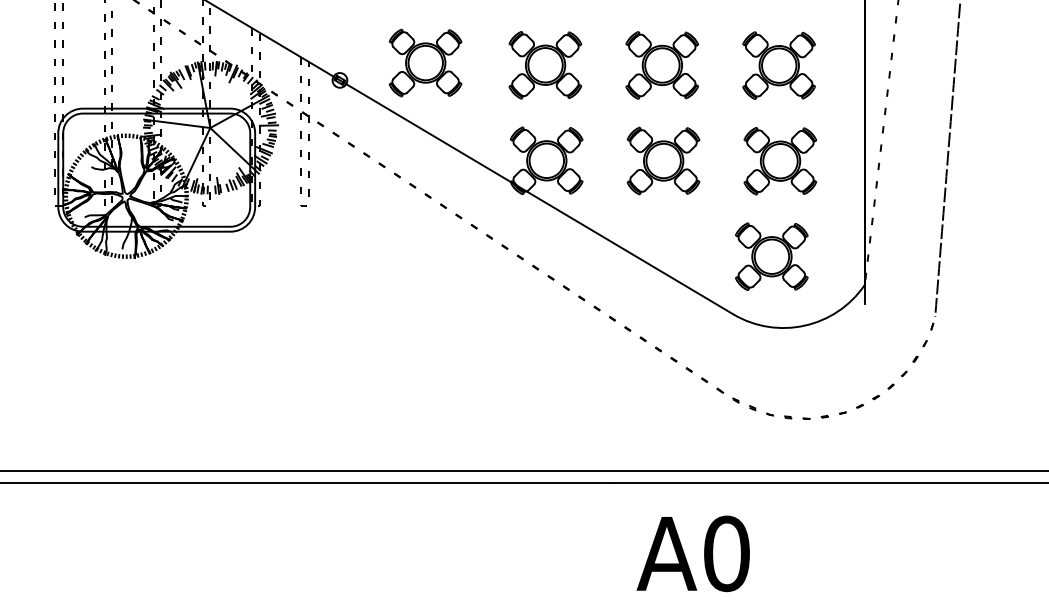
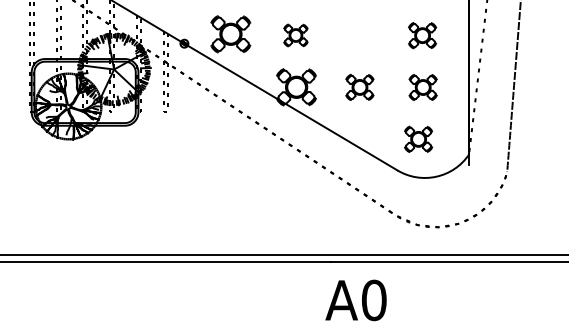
part: (544, 65) -> (295, 35), size x0.6
part: (660, 65) -> (358, 35), removed
part: (778, 65) -> (422, 35), size x0.7
part: (662, 161) -> (359, 87), size x0.7
part: (778, 161) -> (422, 87), size x0.7
part: (771, 257) -> (418, 139), size x0.7
text: (692, 553) -> (355, 300), moved

